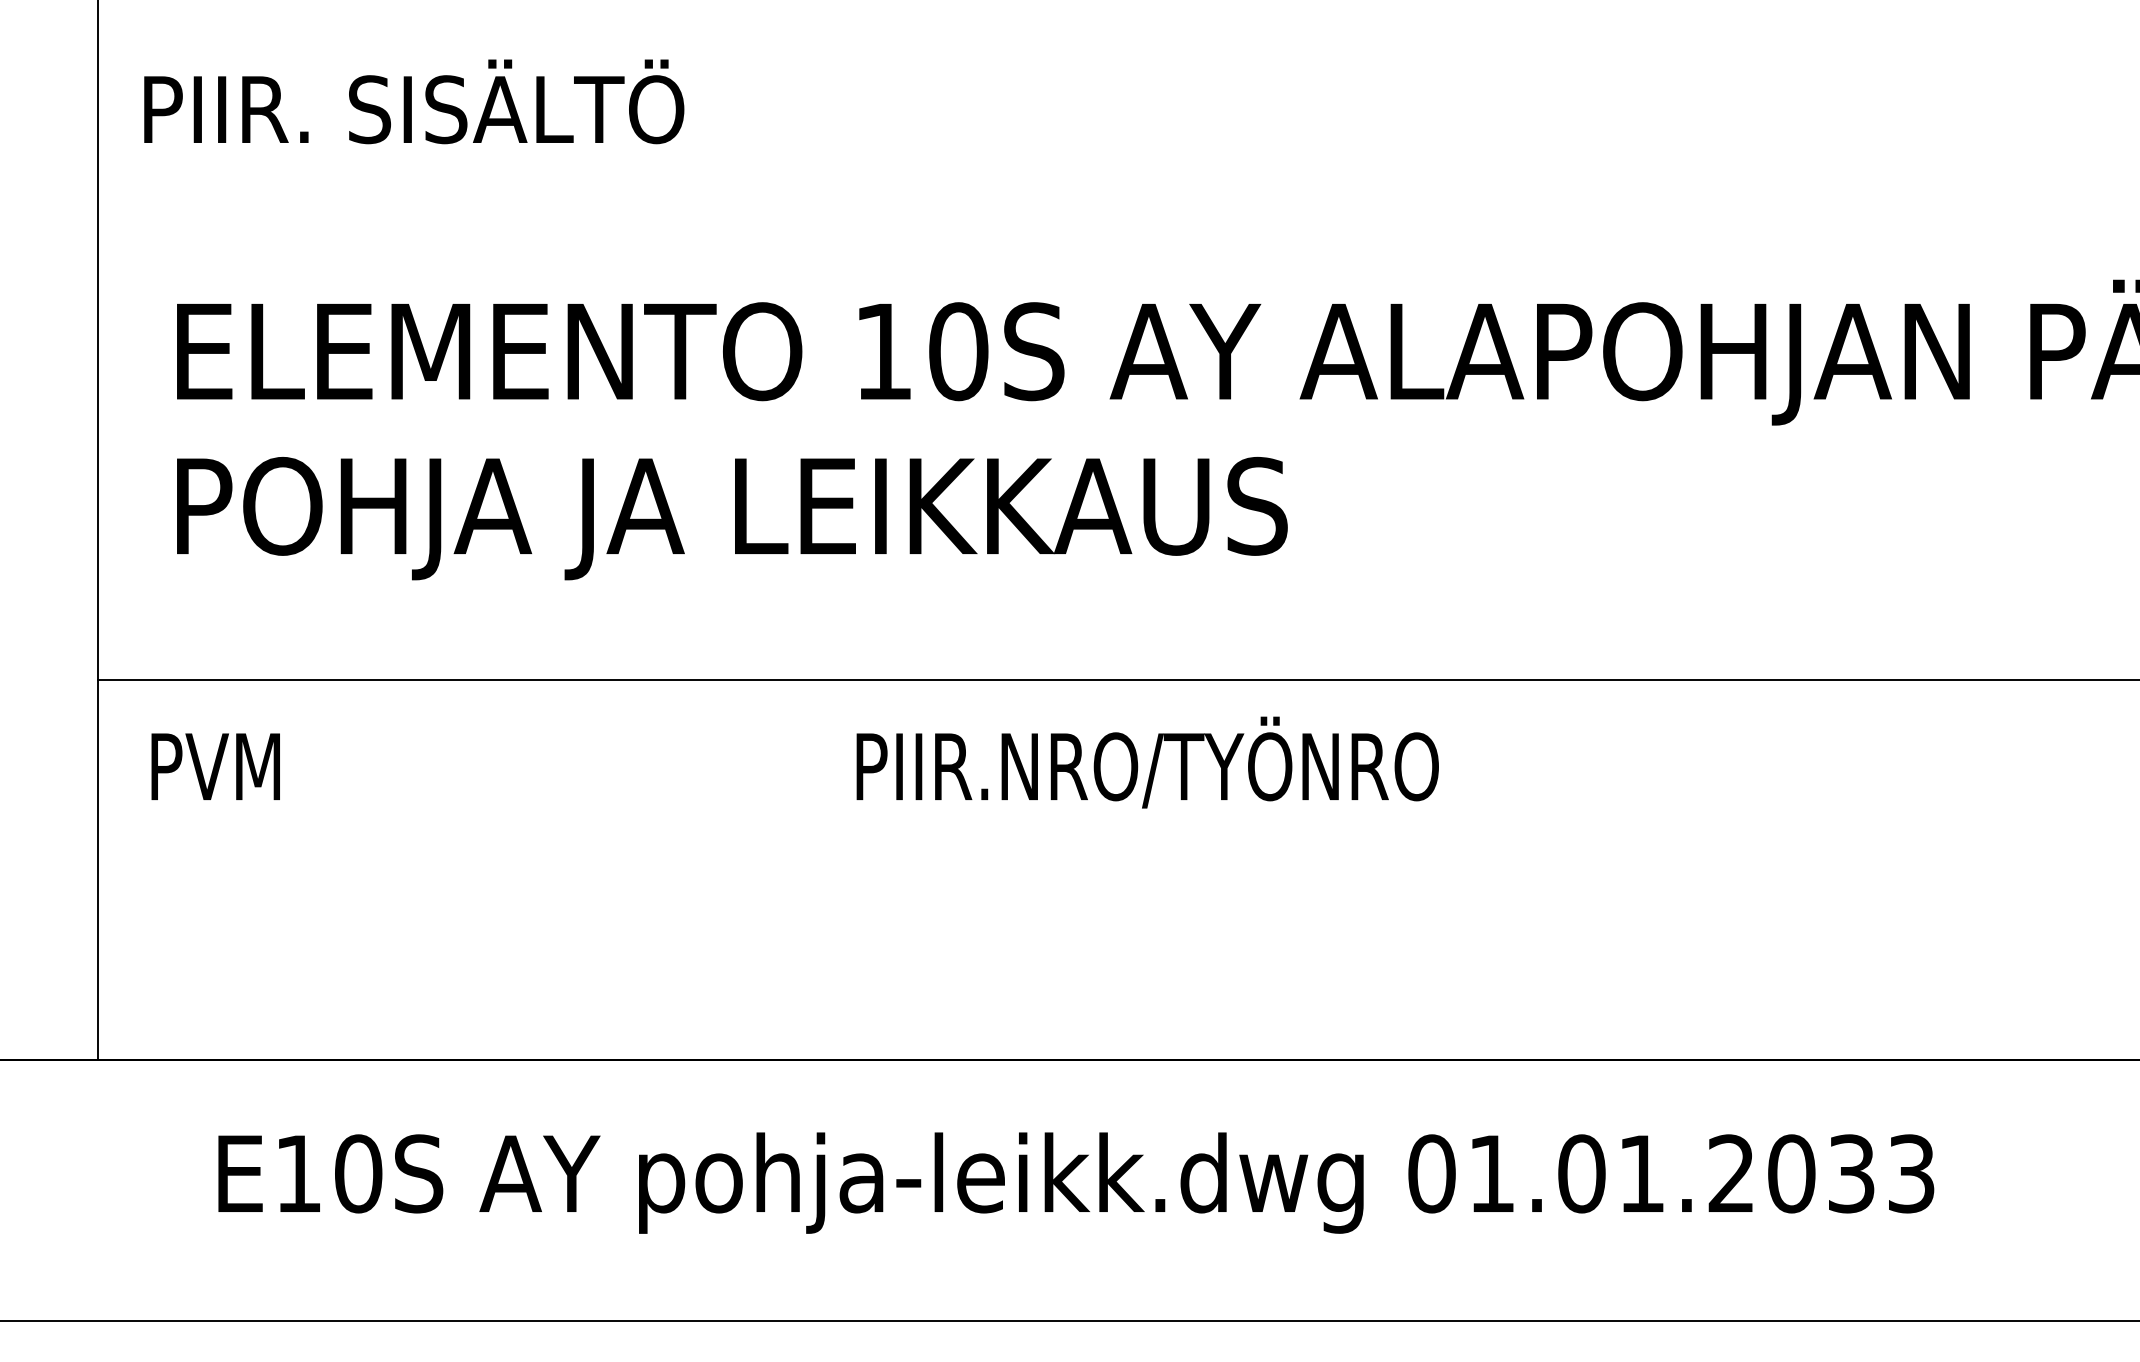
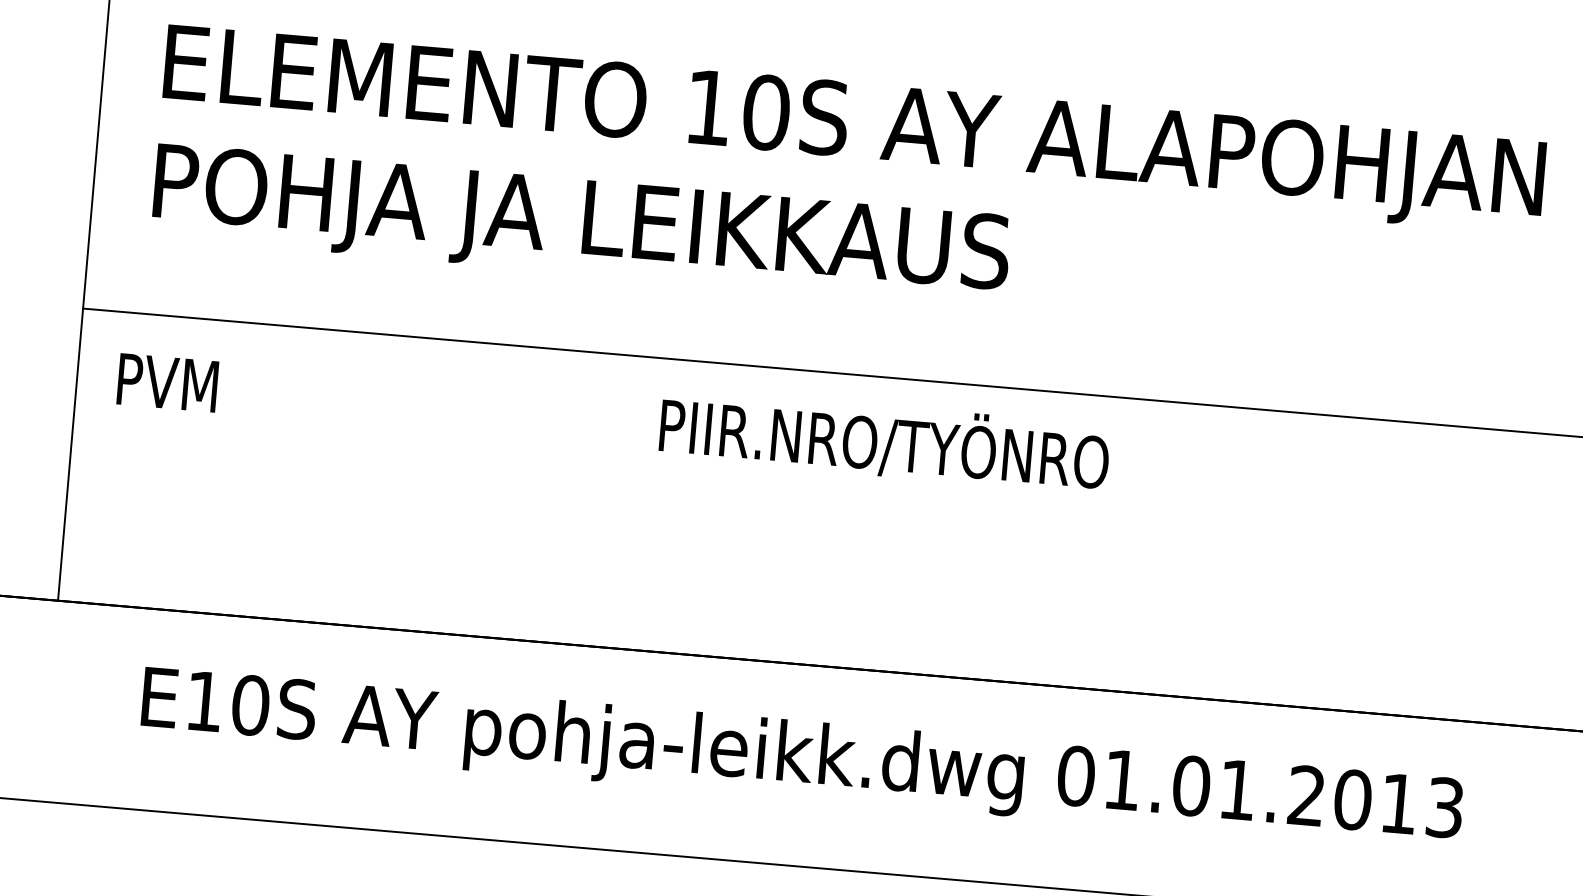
text: (1851, 1173) -> (1398, 803), 01.01.2033 -> 01.01.2013

